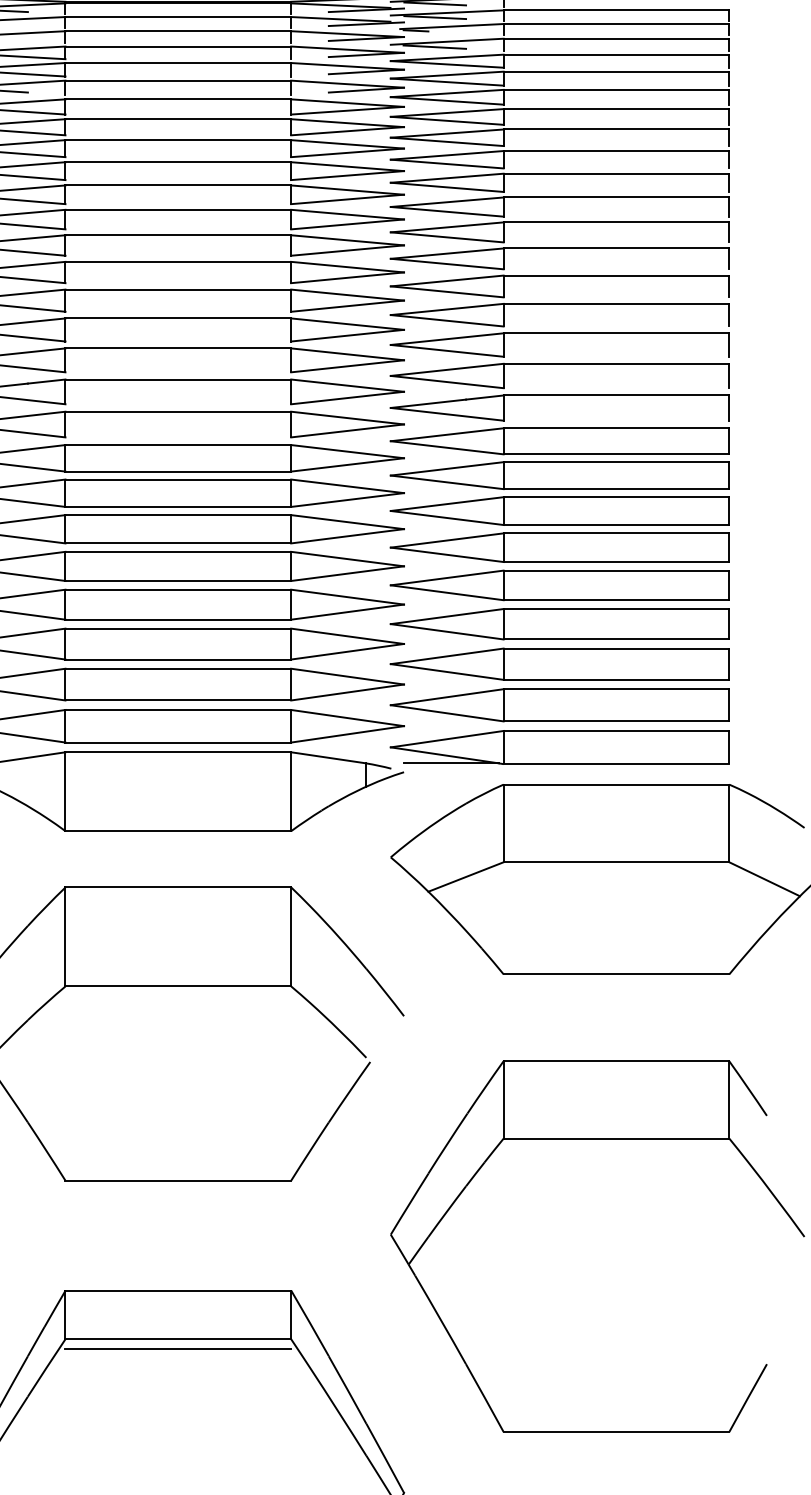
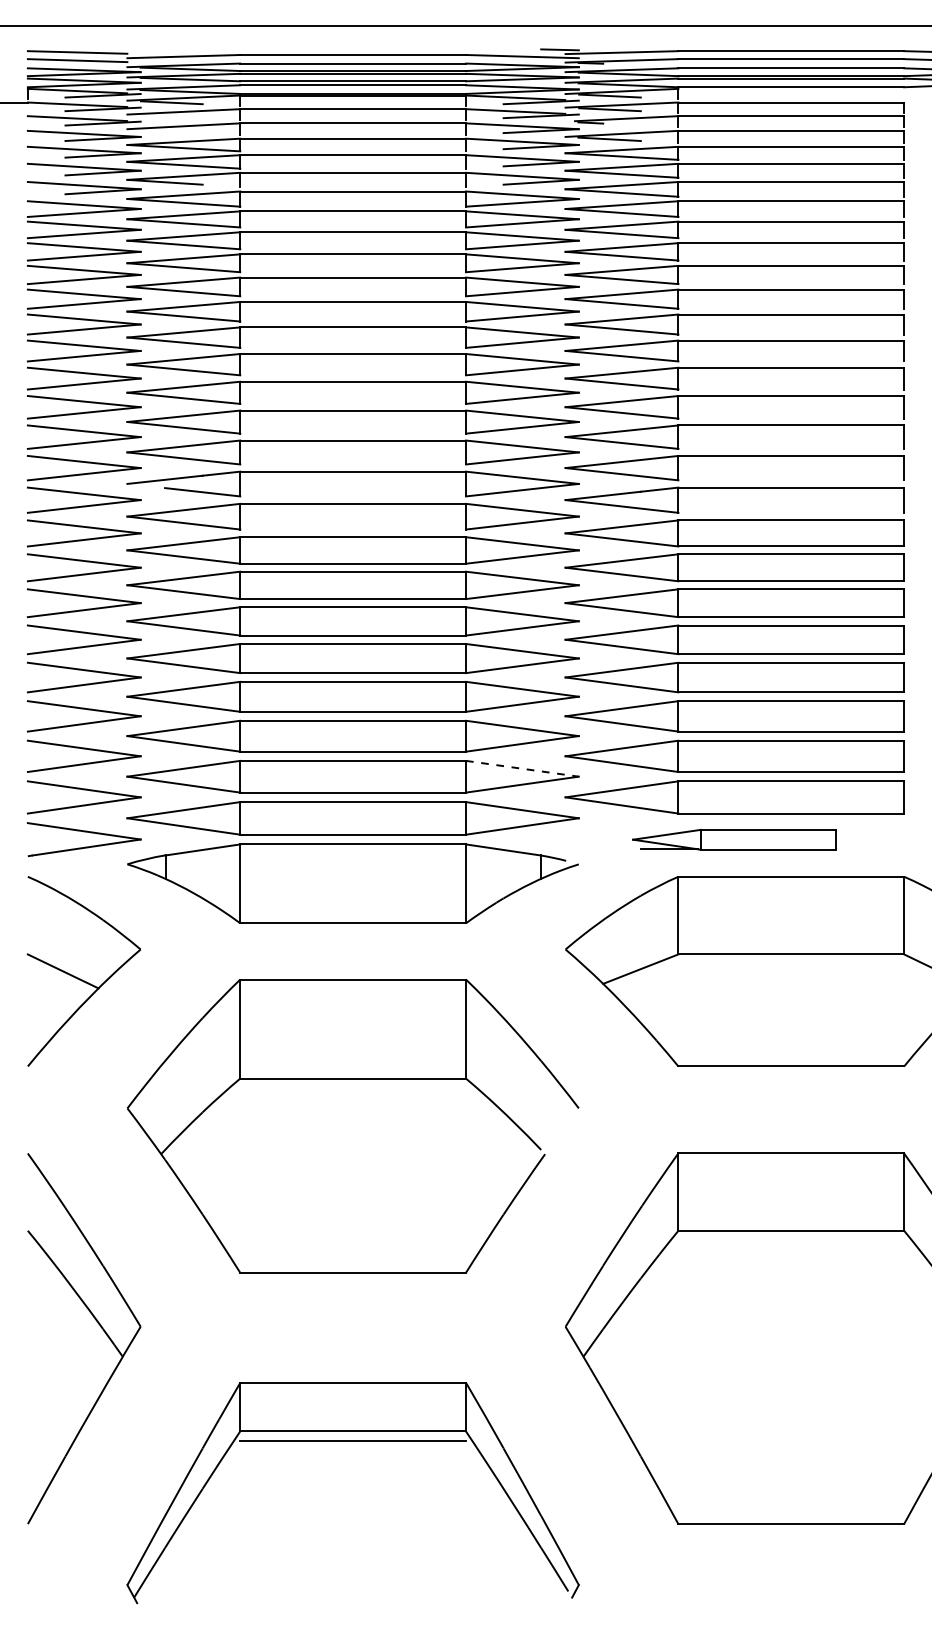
line: (347, 676) -> (522, 768), solid -> dashed
part: (559, 747) -> (734, 839), size x0.6

